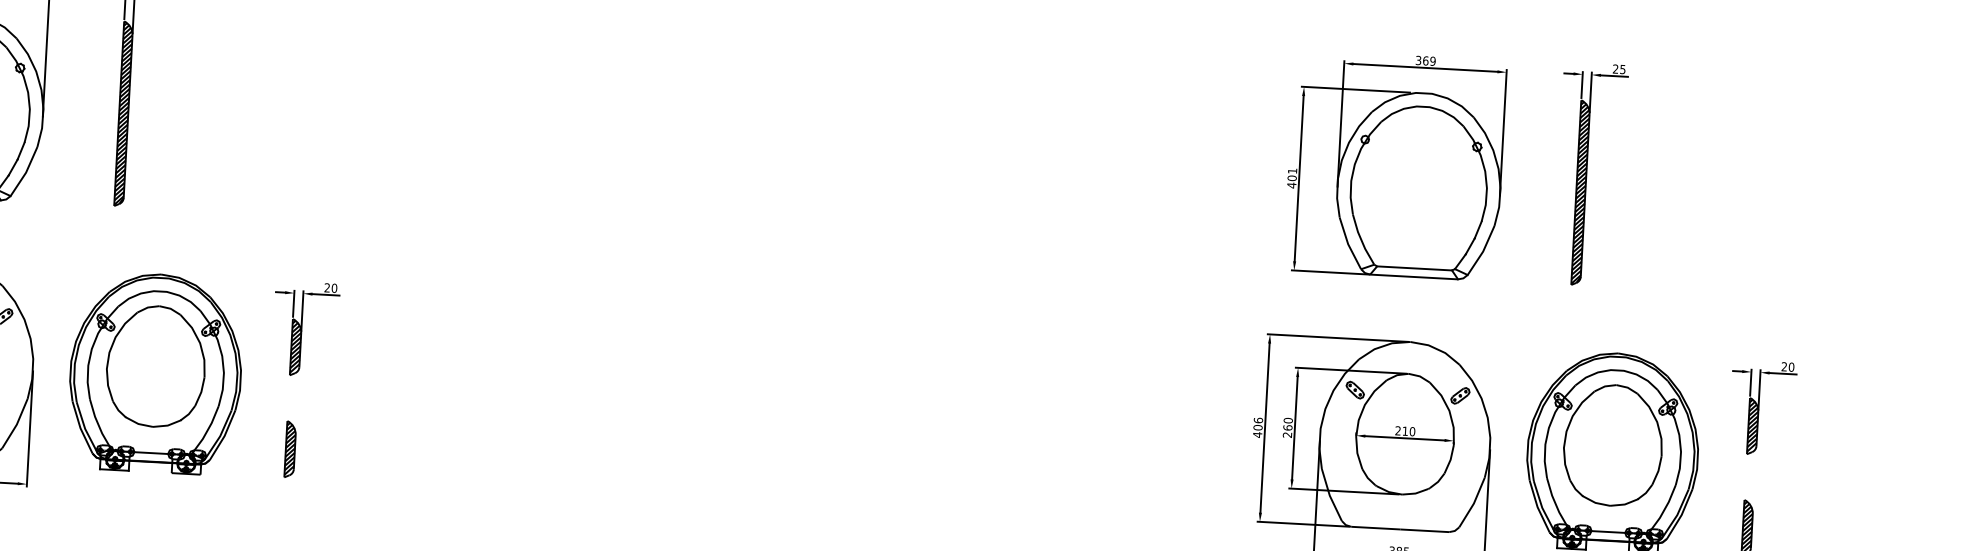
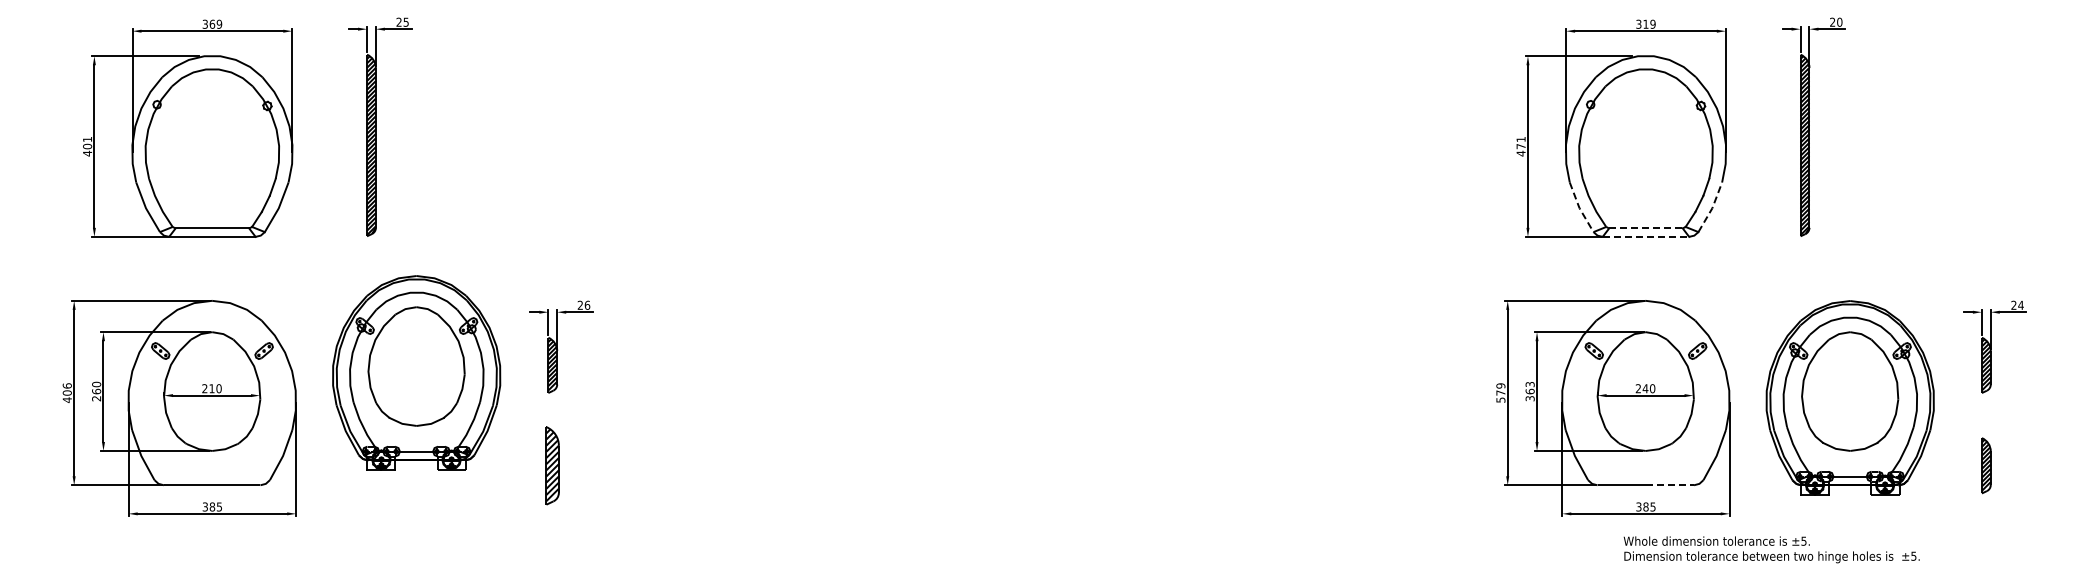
text: (1425, 60) -> (1645, 23), 369 -> 319
text: (1622, 68) -> (1839, 21), 25 -> 20
text: (1291, 178) -> (1520, 146), 401 -> 471
line: (1348, 244) -> (1579, 208), solid -> dashed
line: (1483, 251) -> (1712, 208), solid -> dashed
line: (1414, 268) -> (1645, 228), solid -> dashed
line: (1414, 276) -> (1646, 236), solid -> dashed
text: (334, 287) -> (587, 304), 20 -> 26
text: (1791, 366) -> (2020, 304), 20 -> 24
part: (155, 372) -> (416, 372), moved
text: (1287, 427) -> (1529, 391), 260 -> 363
text: (1257, 428) -> (1500, 393), 406 -> 579
text: (1405, 431) -> (1645, 388), 210 -> 240
part: (290, 449) -> (552, 465), size x1.4
line: (1425, 531) -> (1670, 485), solid -> dashed

